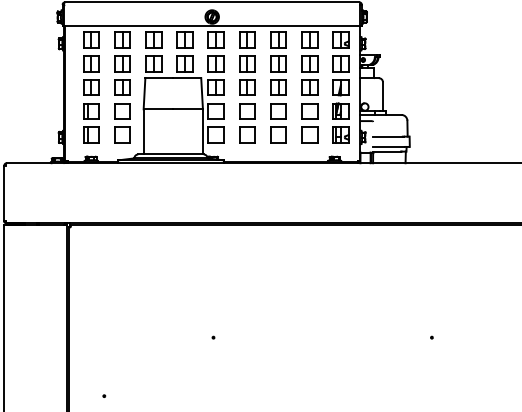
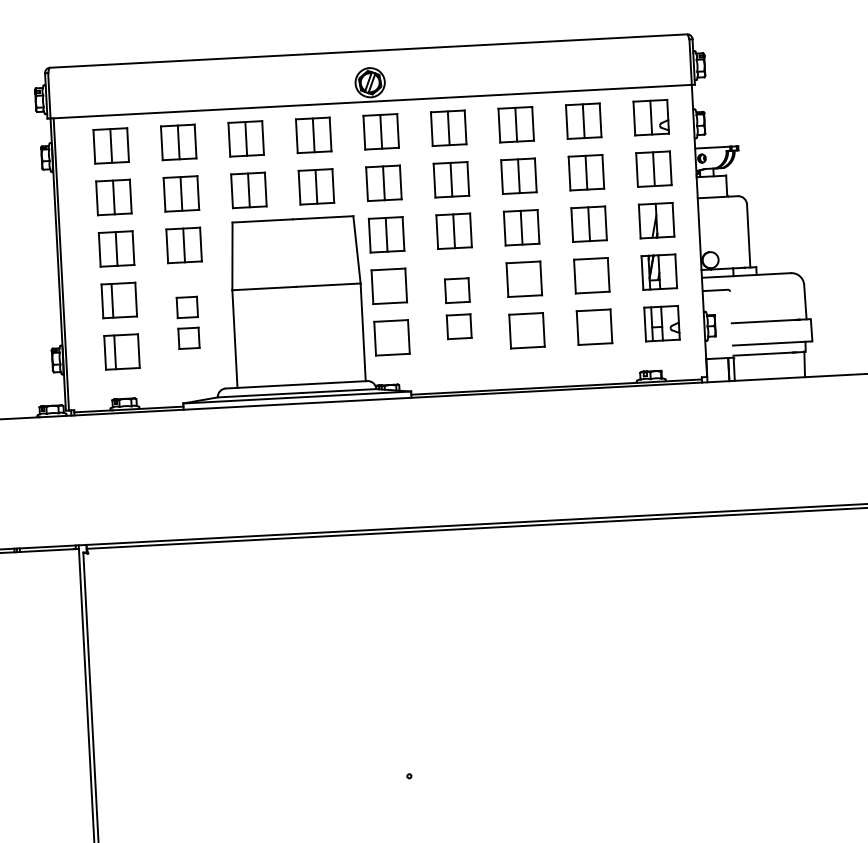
part: (122, 123) -> (188, 323), size x0.6
part: (247, 123) -> (458, 309), size x0.7

